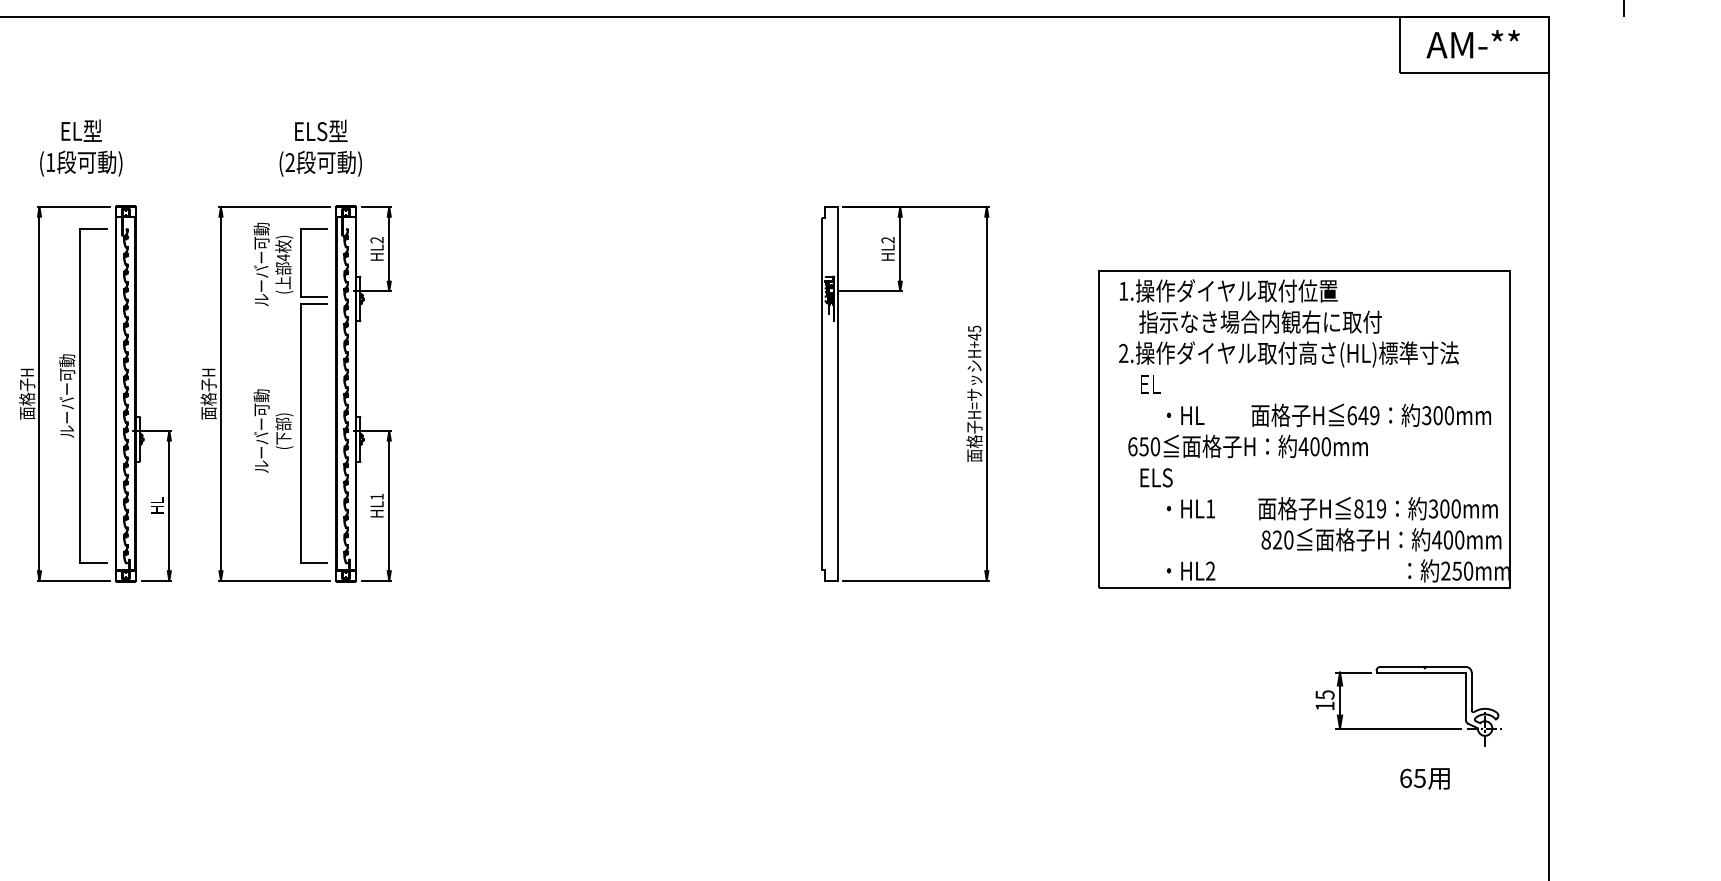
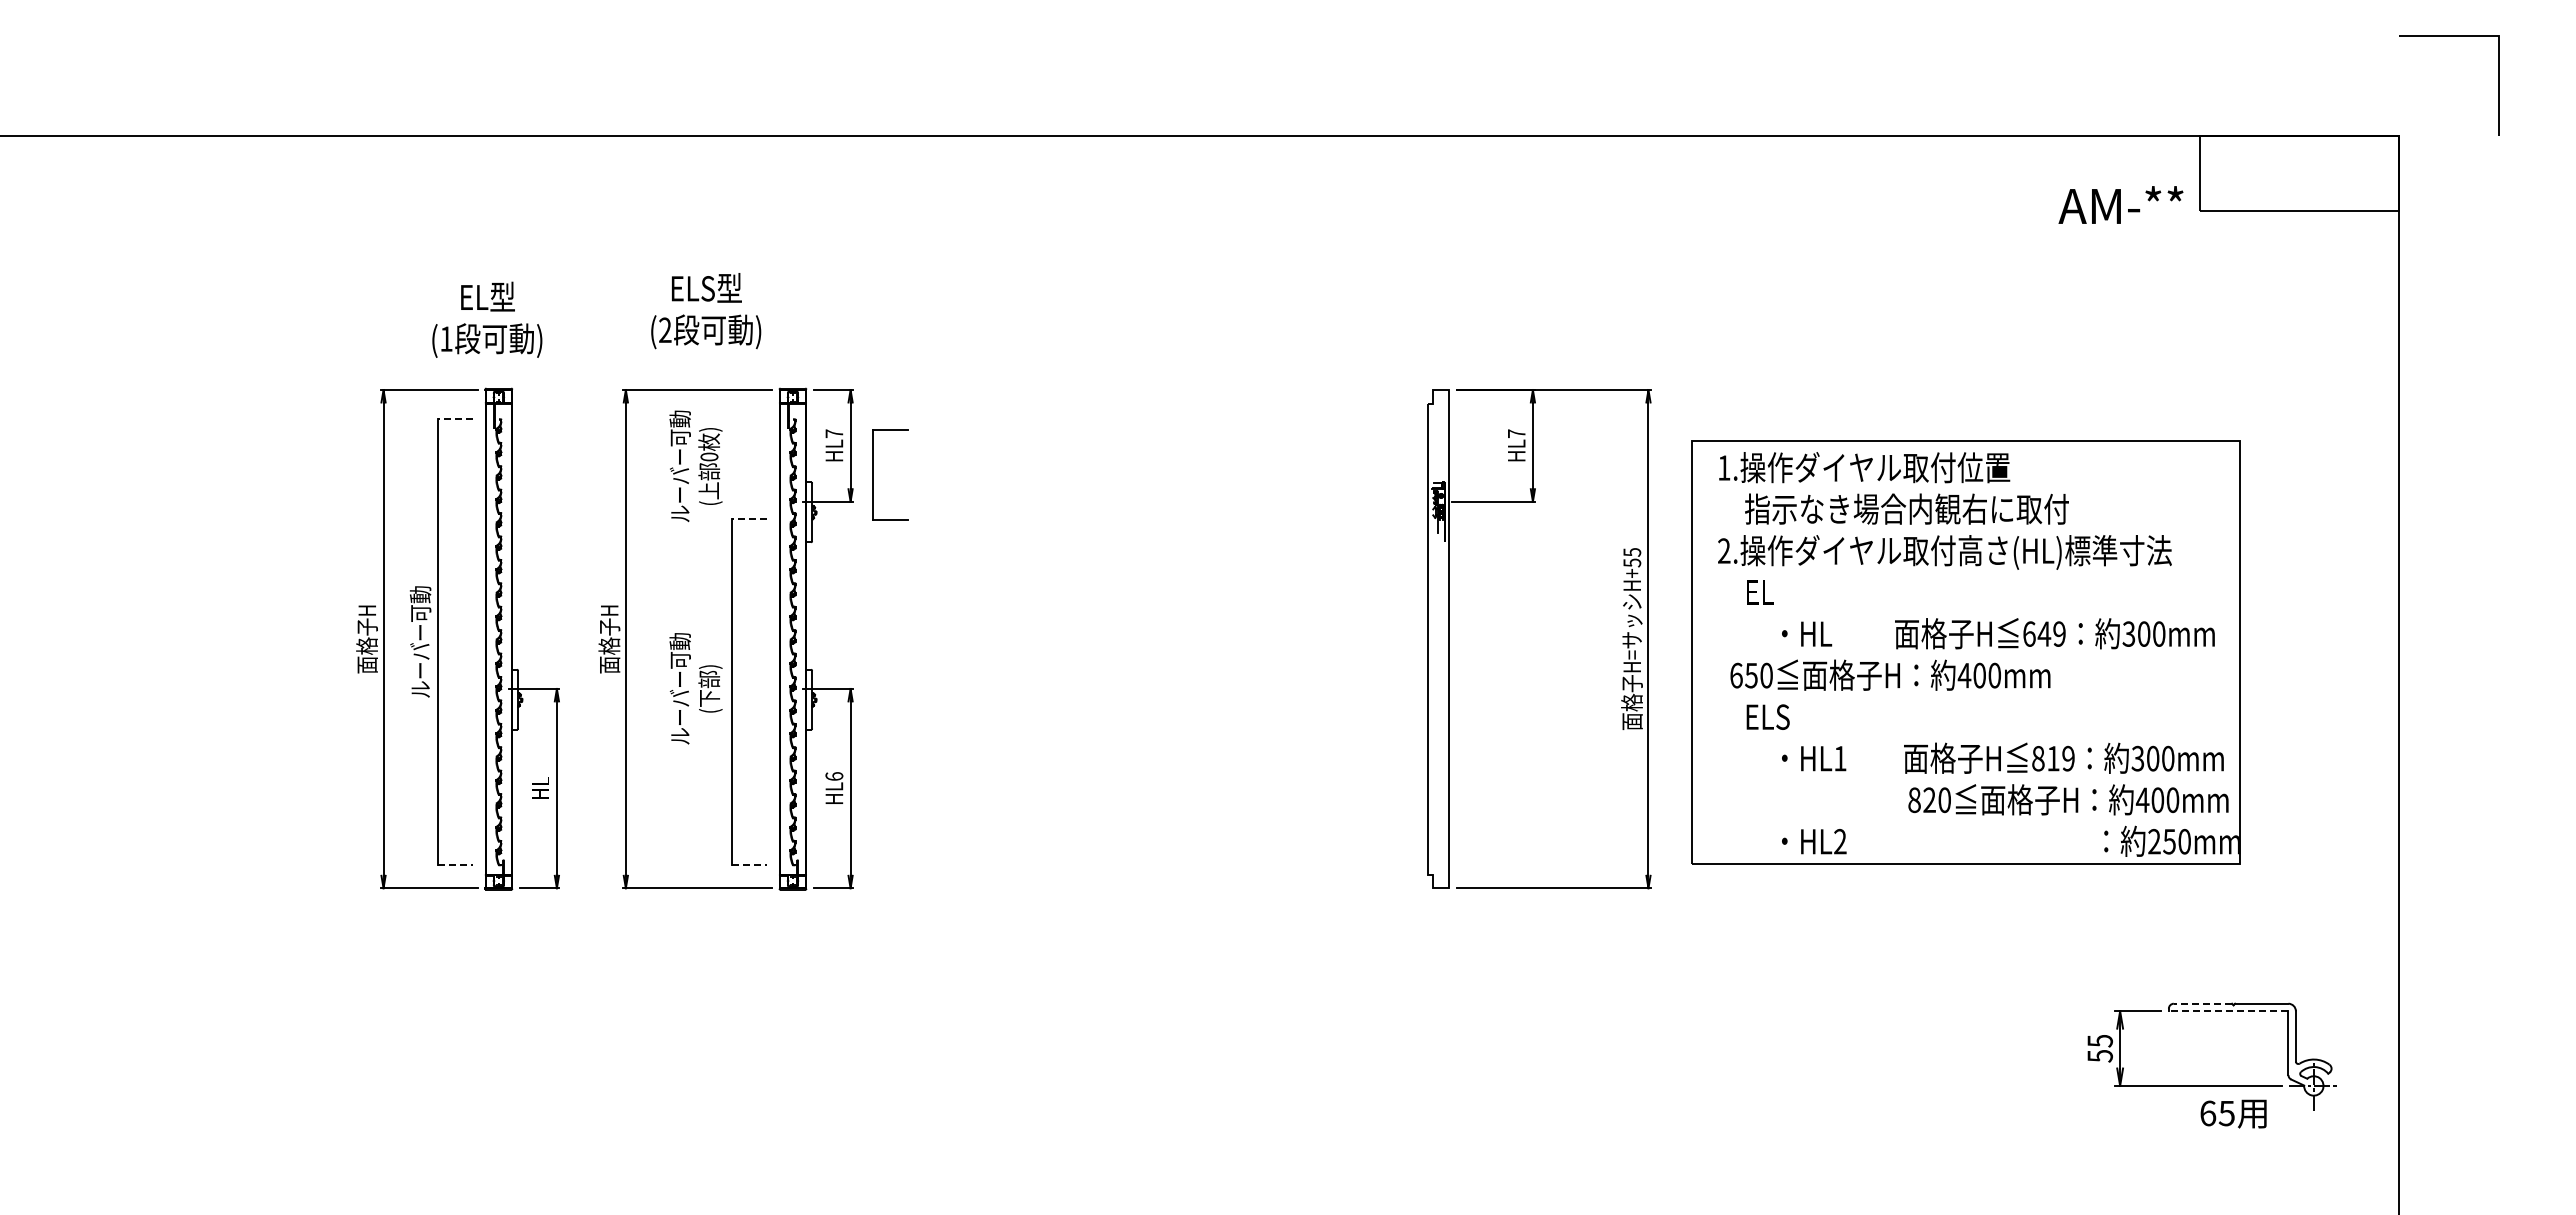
text: (1472, 43) -> (2120, 204), moved
text: (81, 147) -> (487, 319), moved
text: (321, 148) -> (706, 311), moved
line: (93, 229) -> (455, 419), solid -> dashed
text: (377, 239) -> (834, 433), HL2 -> HL7
text: (887, 239) -> (1516, 433), HL2 -> HL7
text: (283, 257) -> (709, 456), 4 -> 0
part: (300, 262) -> (873, 474), moved
line: (313, 304) -> (749, 519), solid -> dashed
text: (974, 336) -> (1632, 562), H+45 -> H+55
part: (1304, 429) -> (1965, 652), moved
text: (377, 496) -> (834, 776), HL1 -> HL6
line: (94, 563) -> (456, 865), solid -> dashed
line: (314, 563) -> (750, 865), solid -> dashed
line: (1401, 666) -> (2202, 1003), solid -> dashed
line: (1421, 672) -> (2228, 1011), solid -> dashed
text: (1325, 706) -> (2100, 1056), 15 -> 55
text: (1424, 778) -> (2233, 1113), moved

